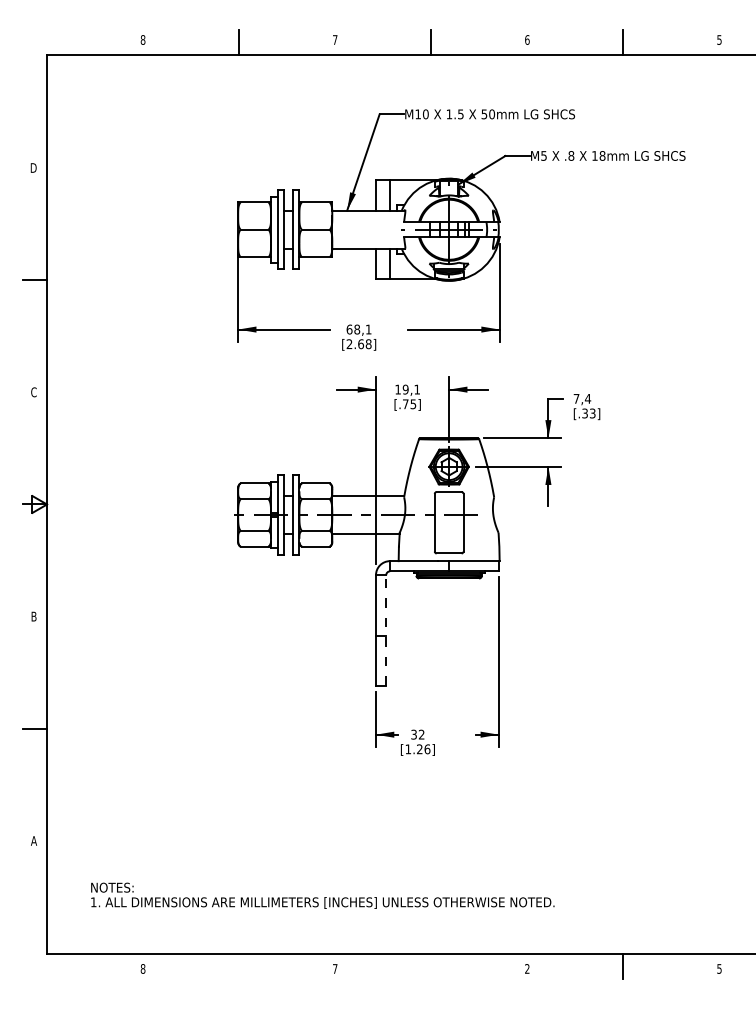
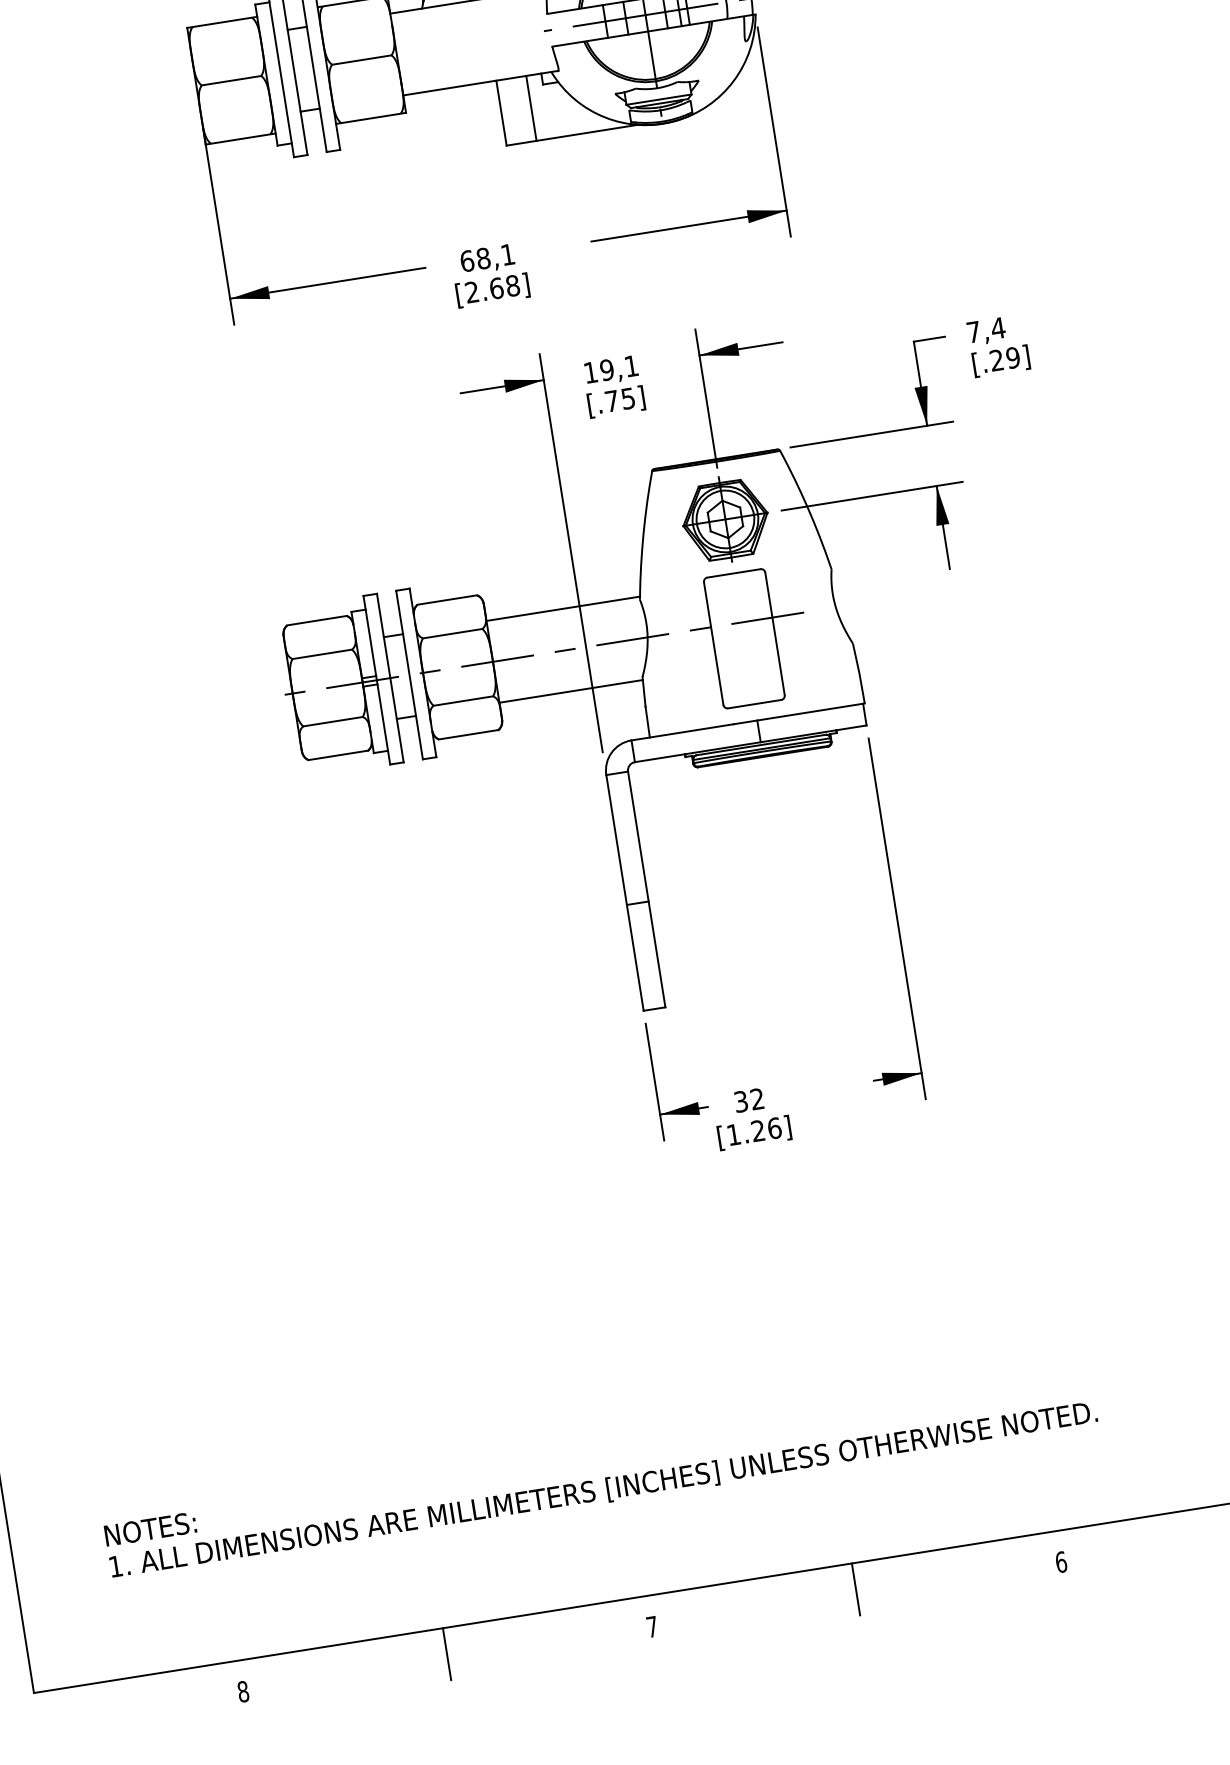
text: (588, 413) -> (1004, 359), [.33] -> [.29]
line: (386, 630) -> (647, 889), dashed -> solid
line: (239, 966) -> (447, 1654), added
line: (431, 966) -> (856, 1589), added
text: (527, 968) -> (1061, 1561), 2 -> 6

